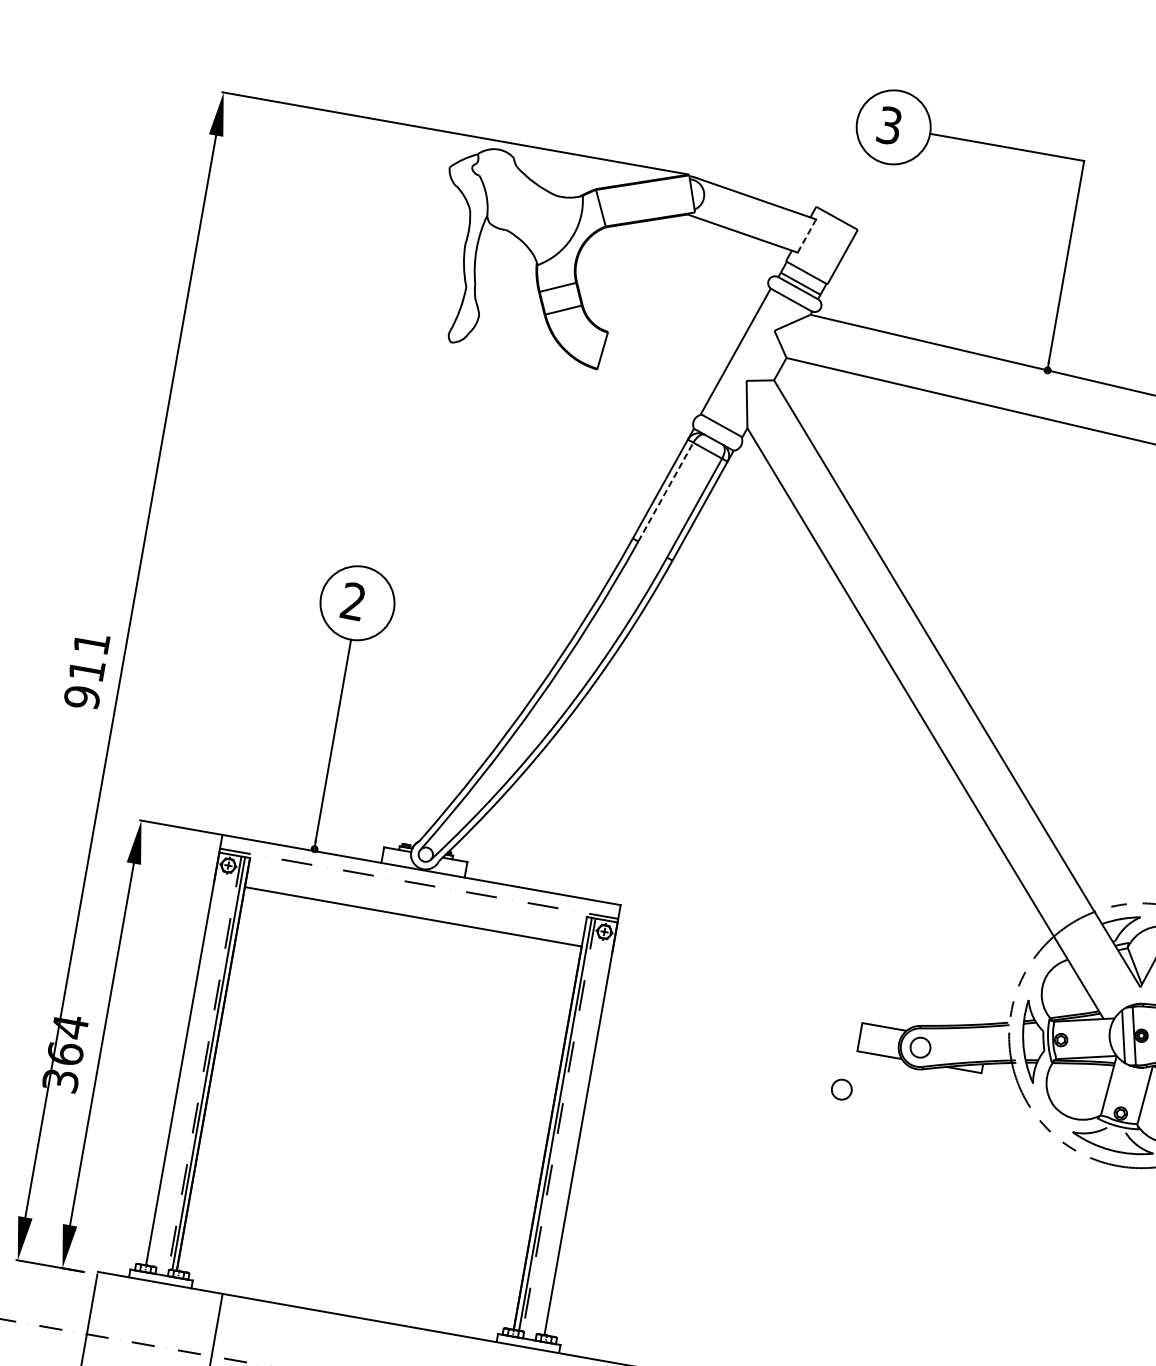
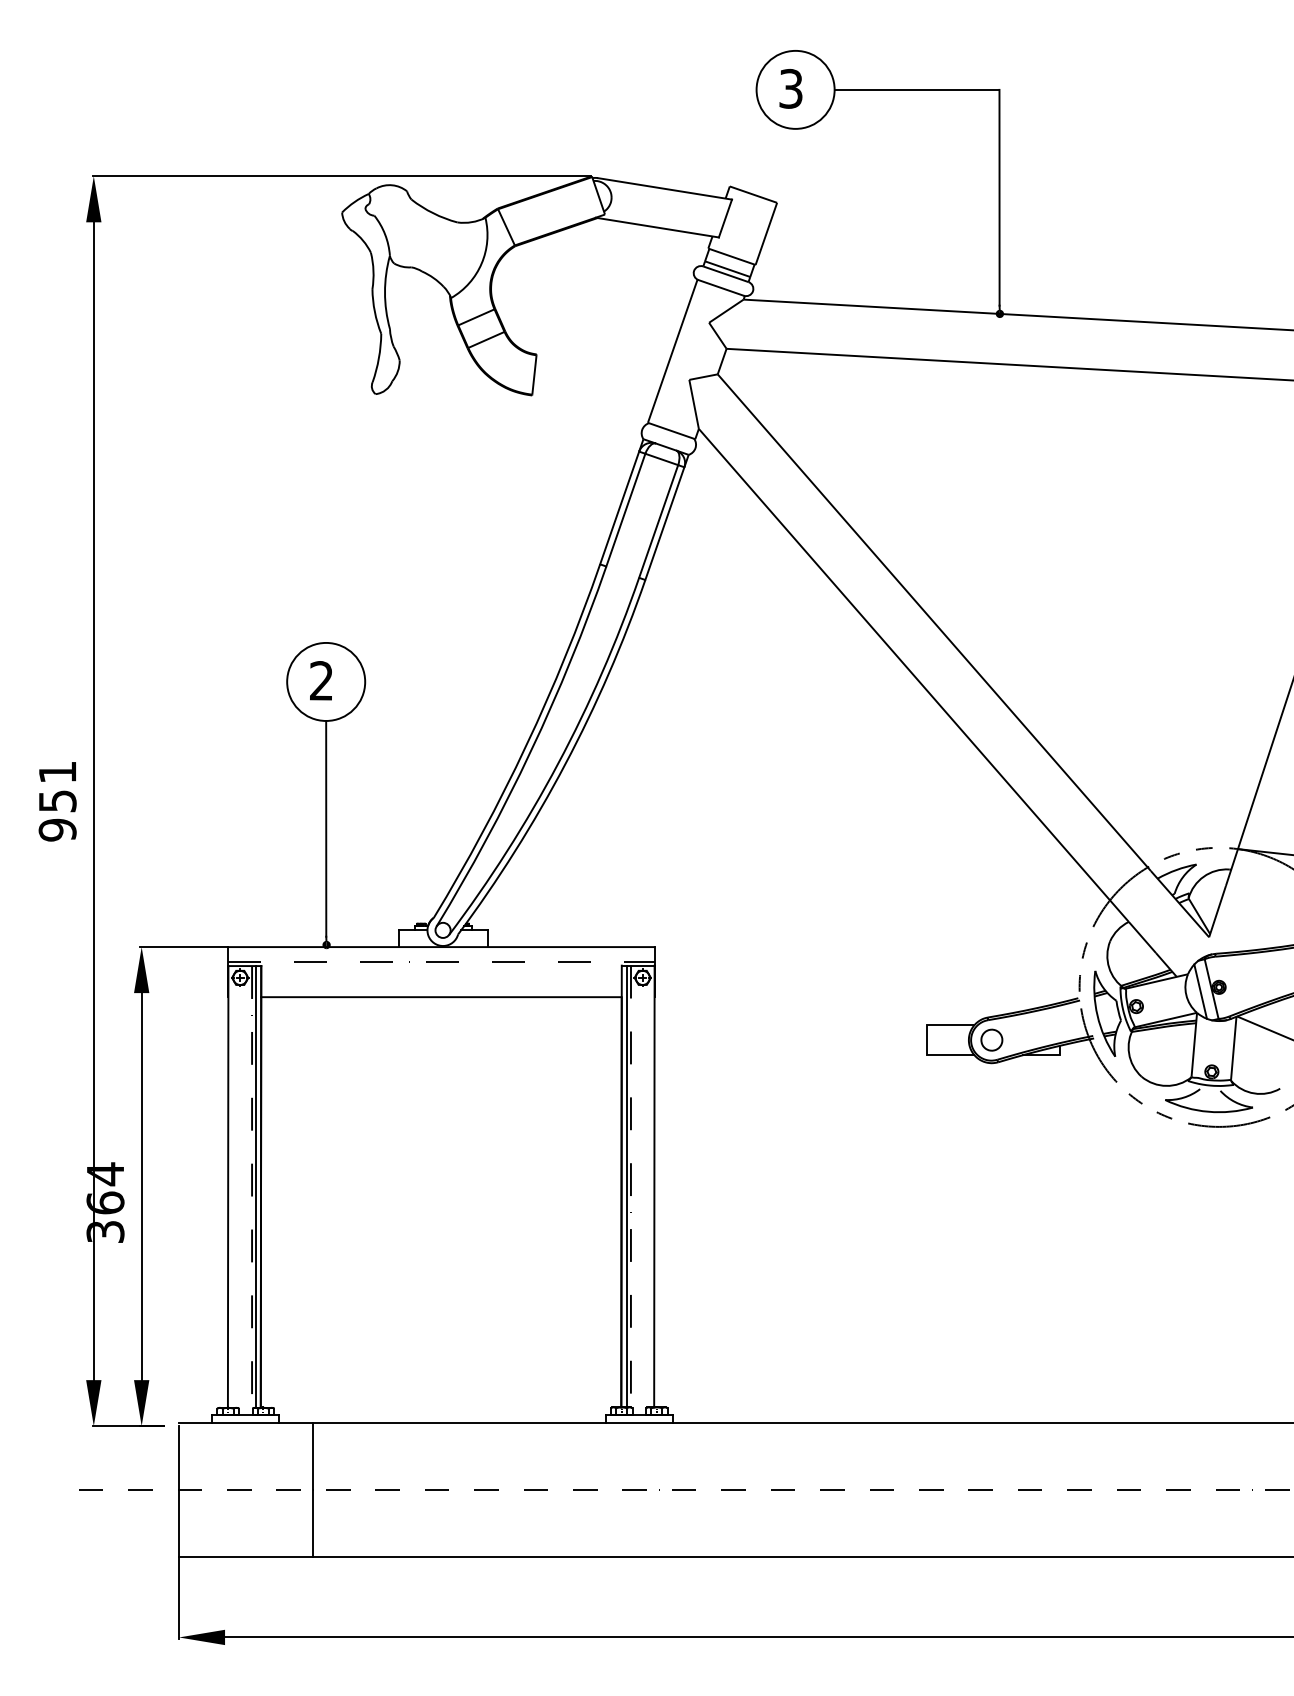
line: (806, 236) -> (725, 219), dashed -> solid
line: (665, 492) -> (625, 510), dashed -> solid
text: (86, 670) -> (57, 801), 911 -> 951
part: (841, 1088) -> (917, 1097), removed

